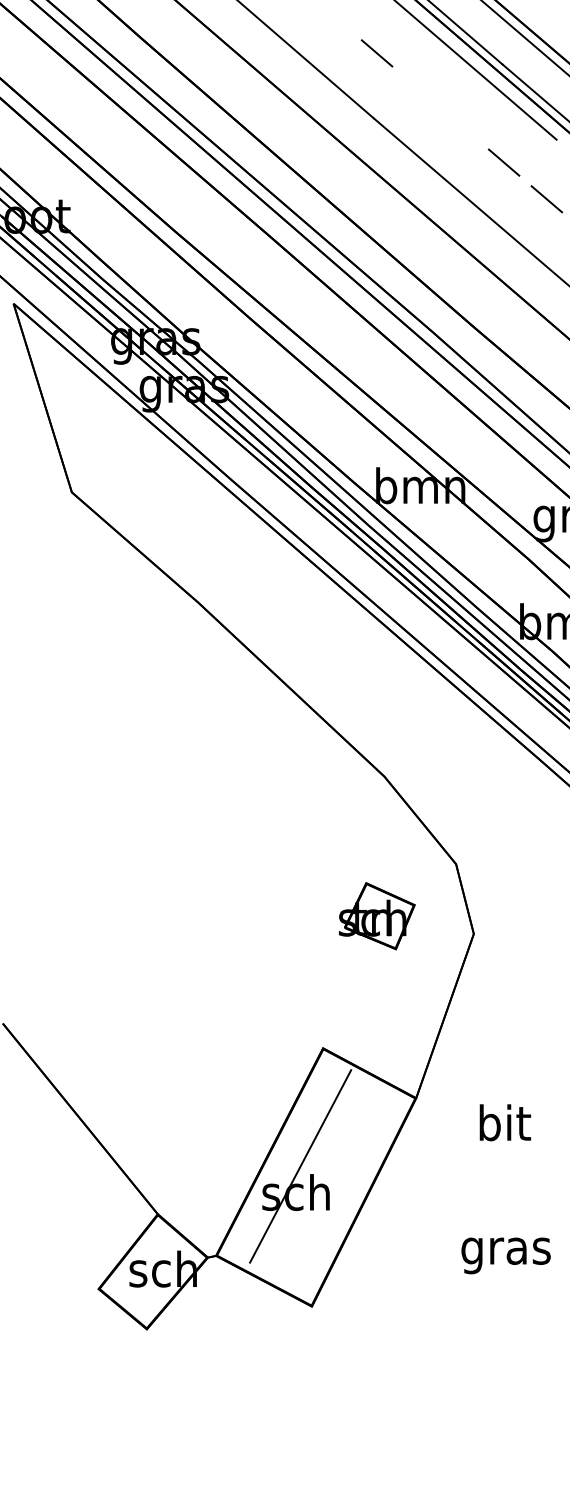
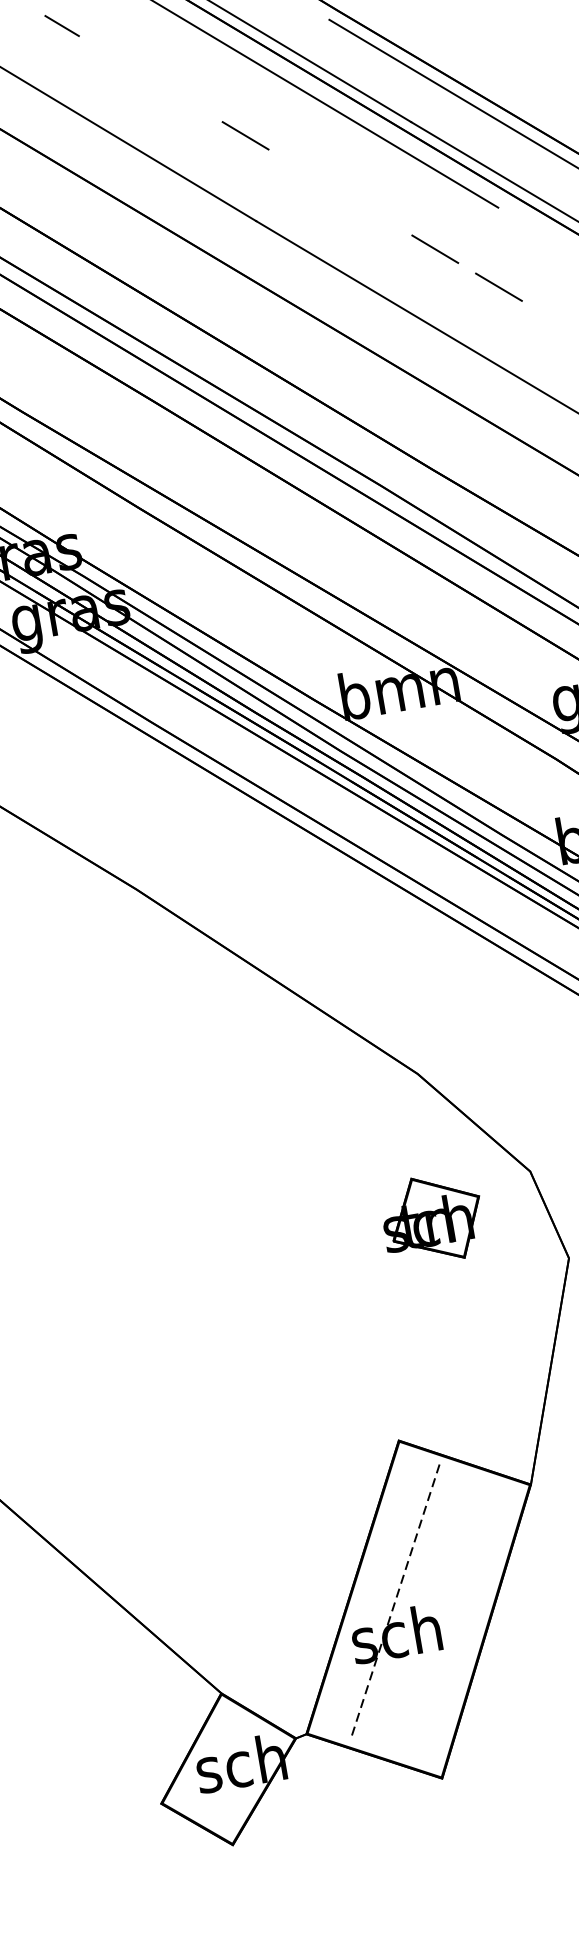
part: (377, 916) -> (433, 1219), moved
line: (300, 1166) -> (395, 1599), solid -> dashed

